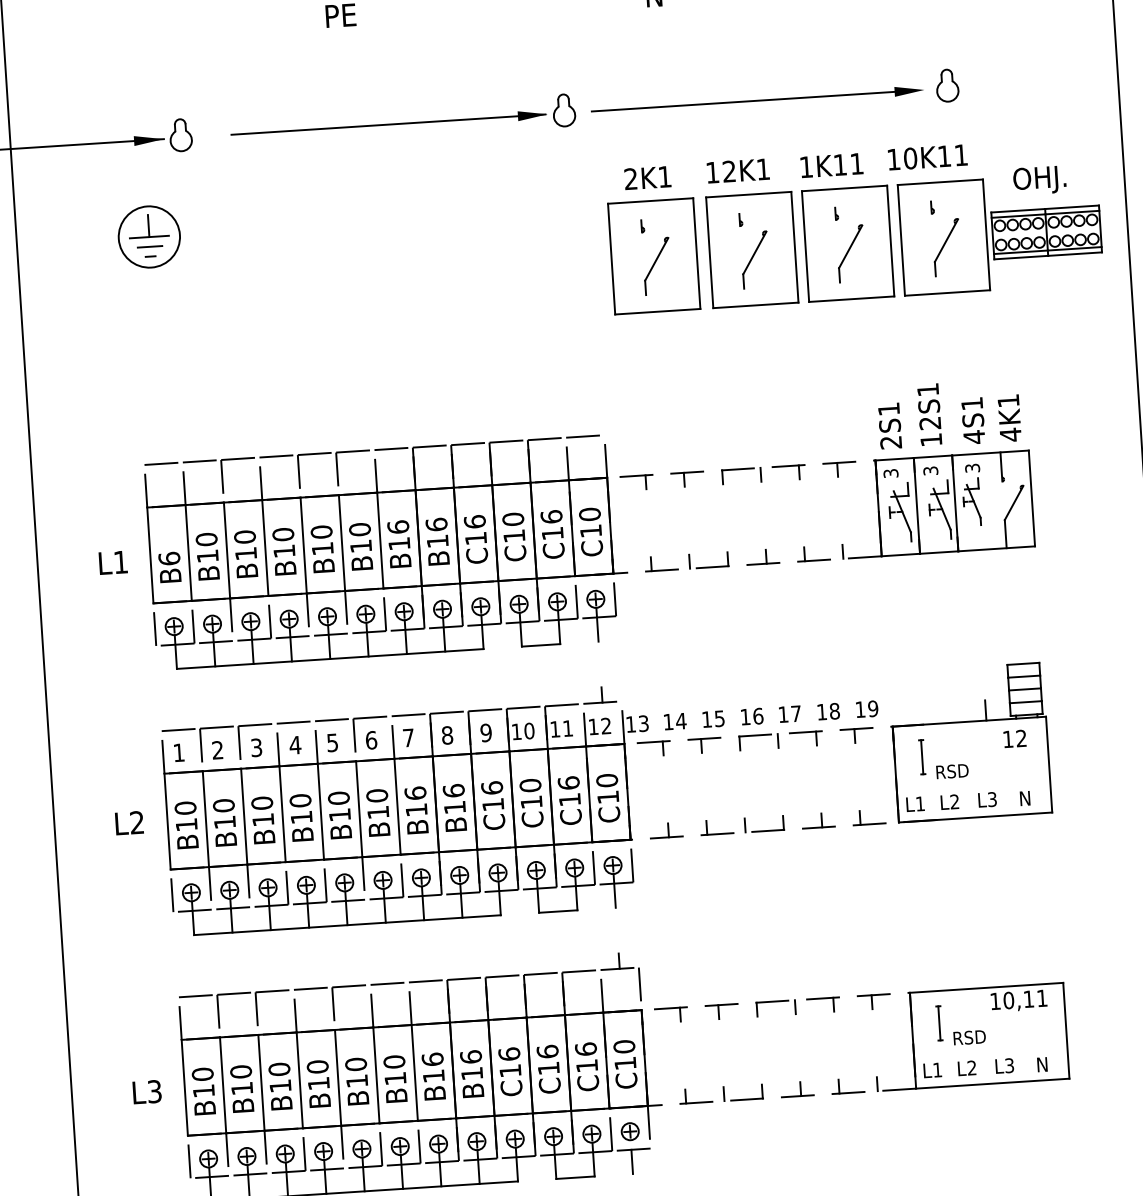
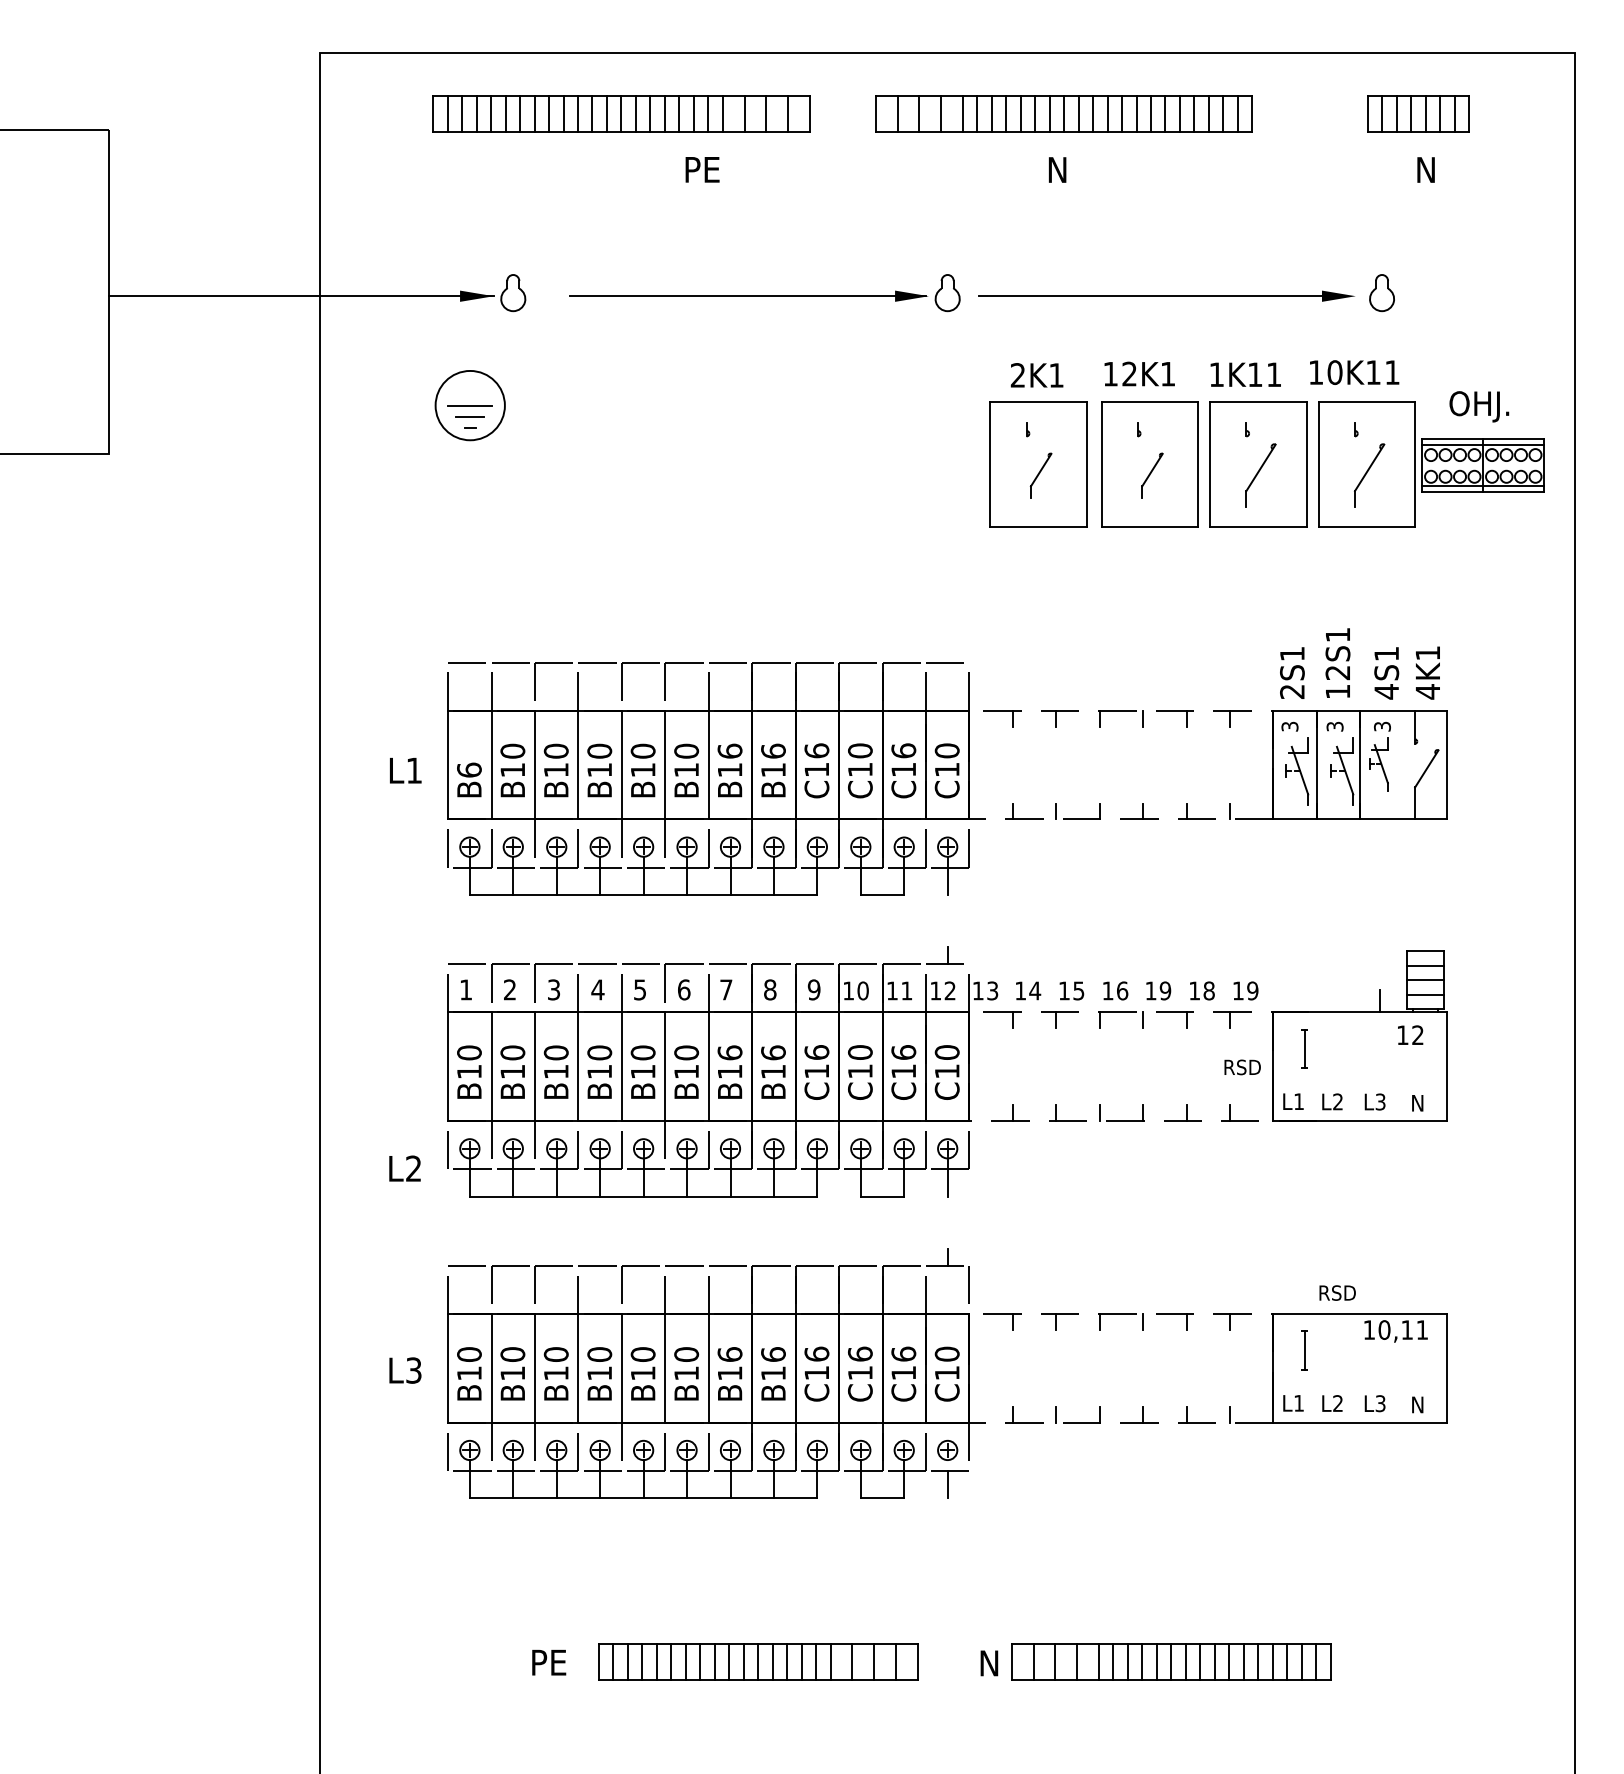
line: (148, 225) -> (470, 392), removed
part: (755, 259) -> (1152, 475), size x0.7
part: (656, 266) -> (1040, 475), size x0.7
text: (796, 713) -> (1165, 990), 17 -> 19
text: (952, 771) -> (1242, 1067), moved
text: (129, 823) -> (404, 1168), moved
text: (969, 1037) -> (1337, 1292), moved

